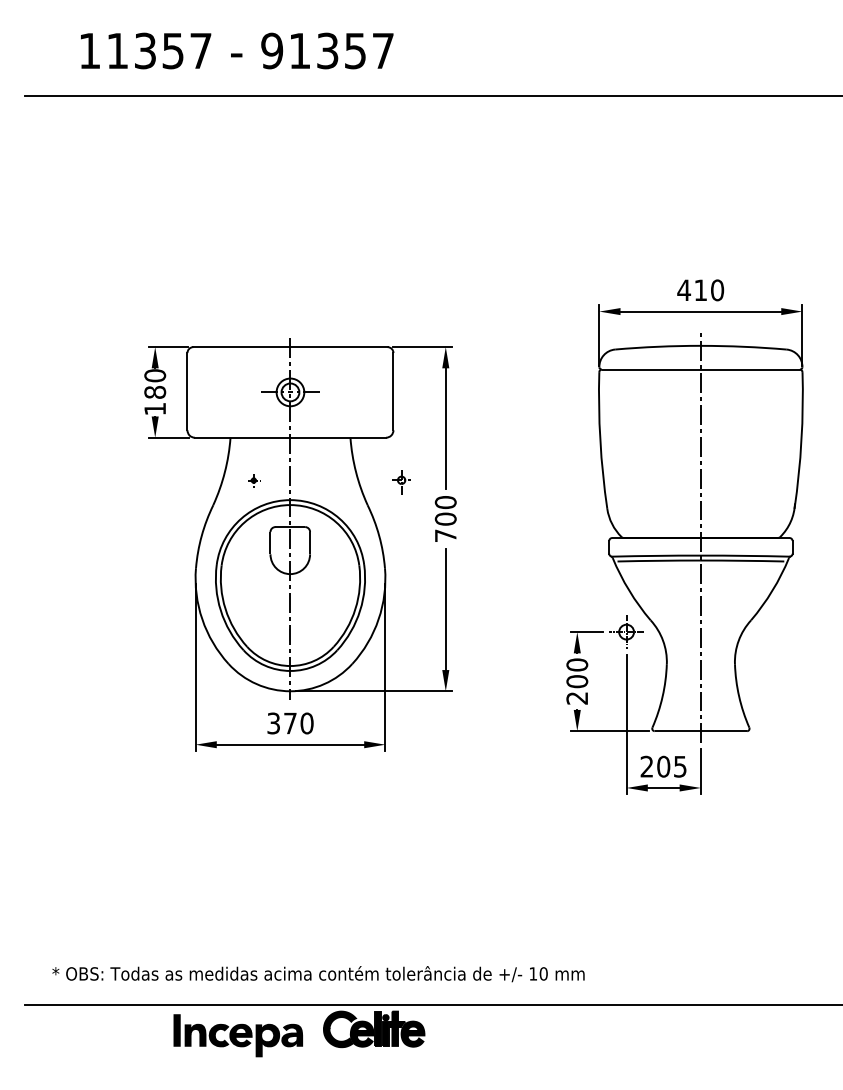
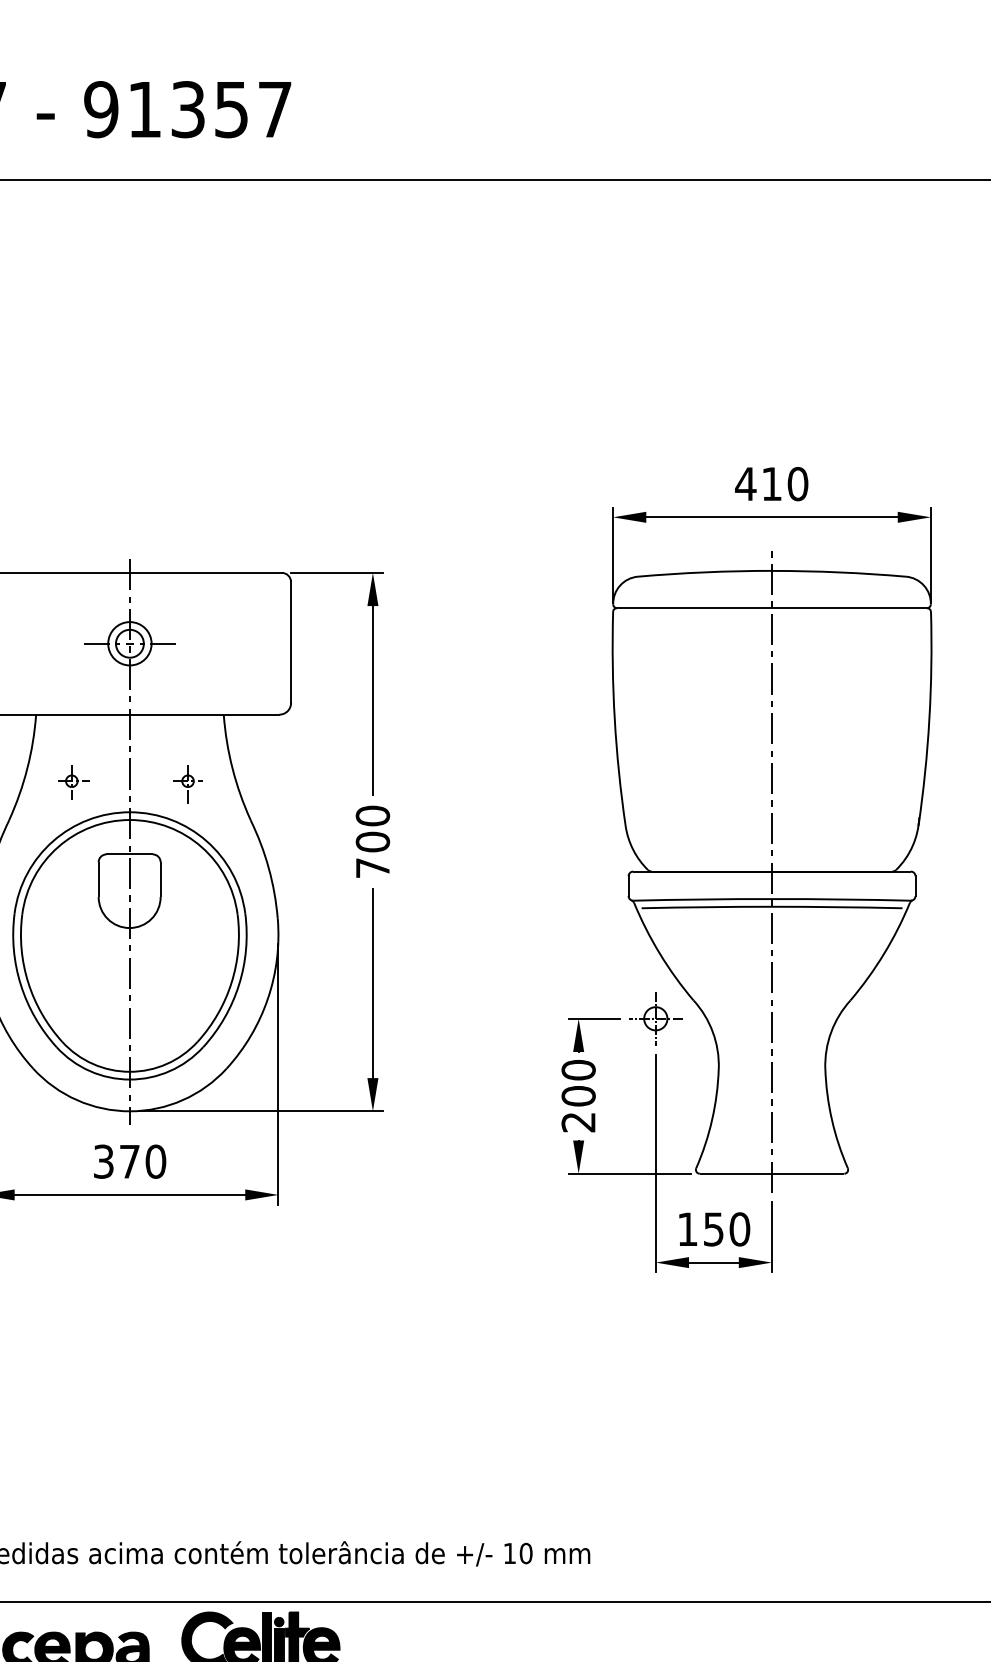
part: (254, 480) -> (73, 781), size x1.67
part: (401, 482) -> (187, 784), moved
text: (663, 766) -> (713, 1229), 205 -> 150

